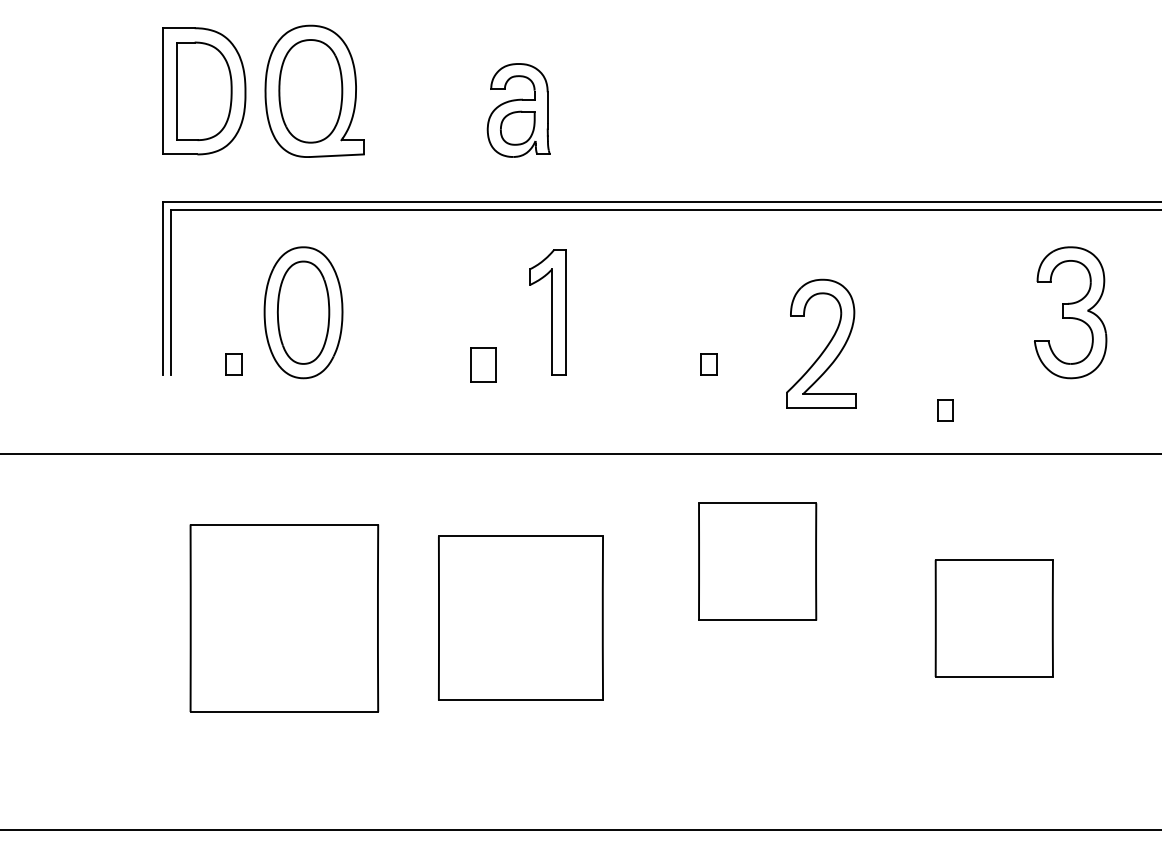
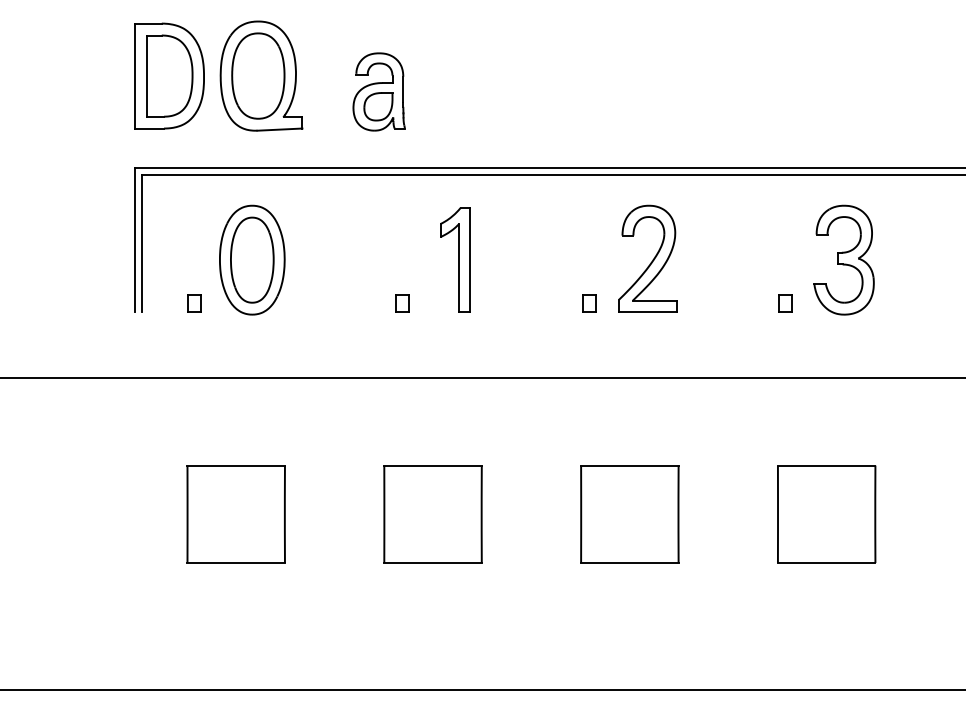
part: (517, 109) -> (378, 91), moved
part: (1069, 311) -> (843, 259), moved
part: (820, 343) -> (647, 258), moved
part: (484, 364) -> (402, 303), size x0.62
part: (944, 410) -> (785, 303), moved
part: (757, 562) -> (629, 514), moved
part: (283, 618) -> (235, 514), size x0.62
part: (520, 618) -> (432, 514), size x0.71

